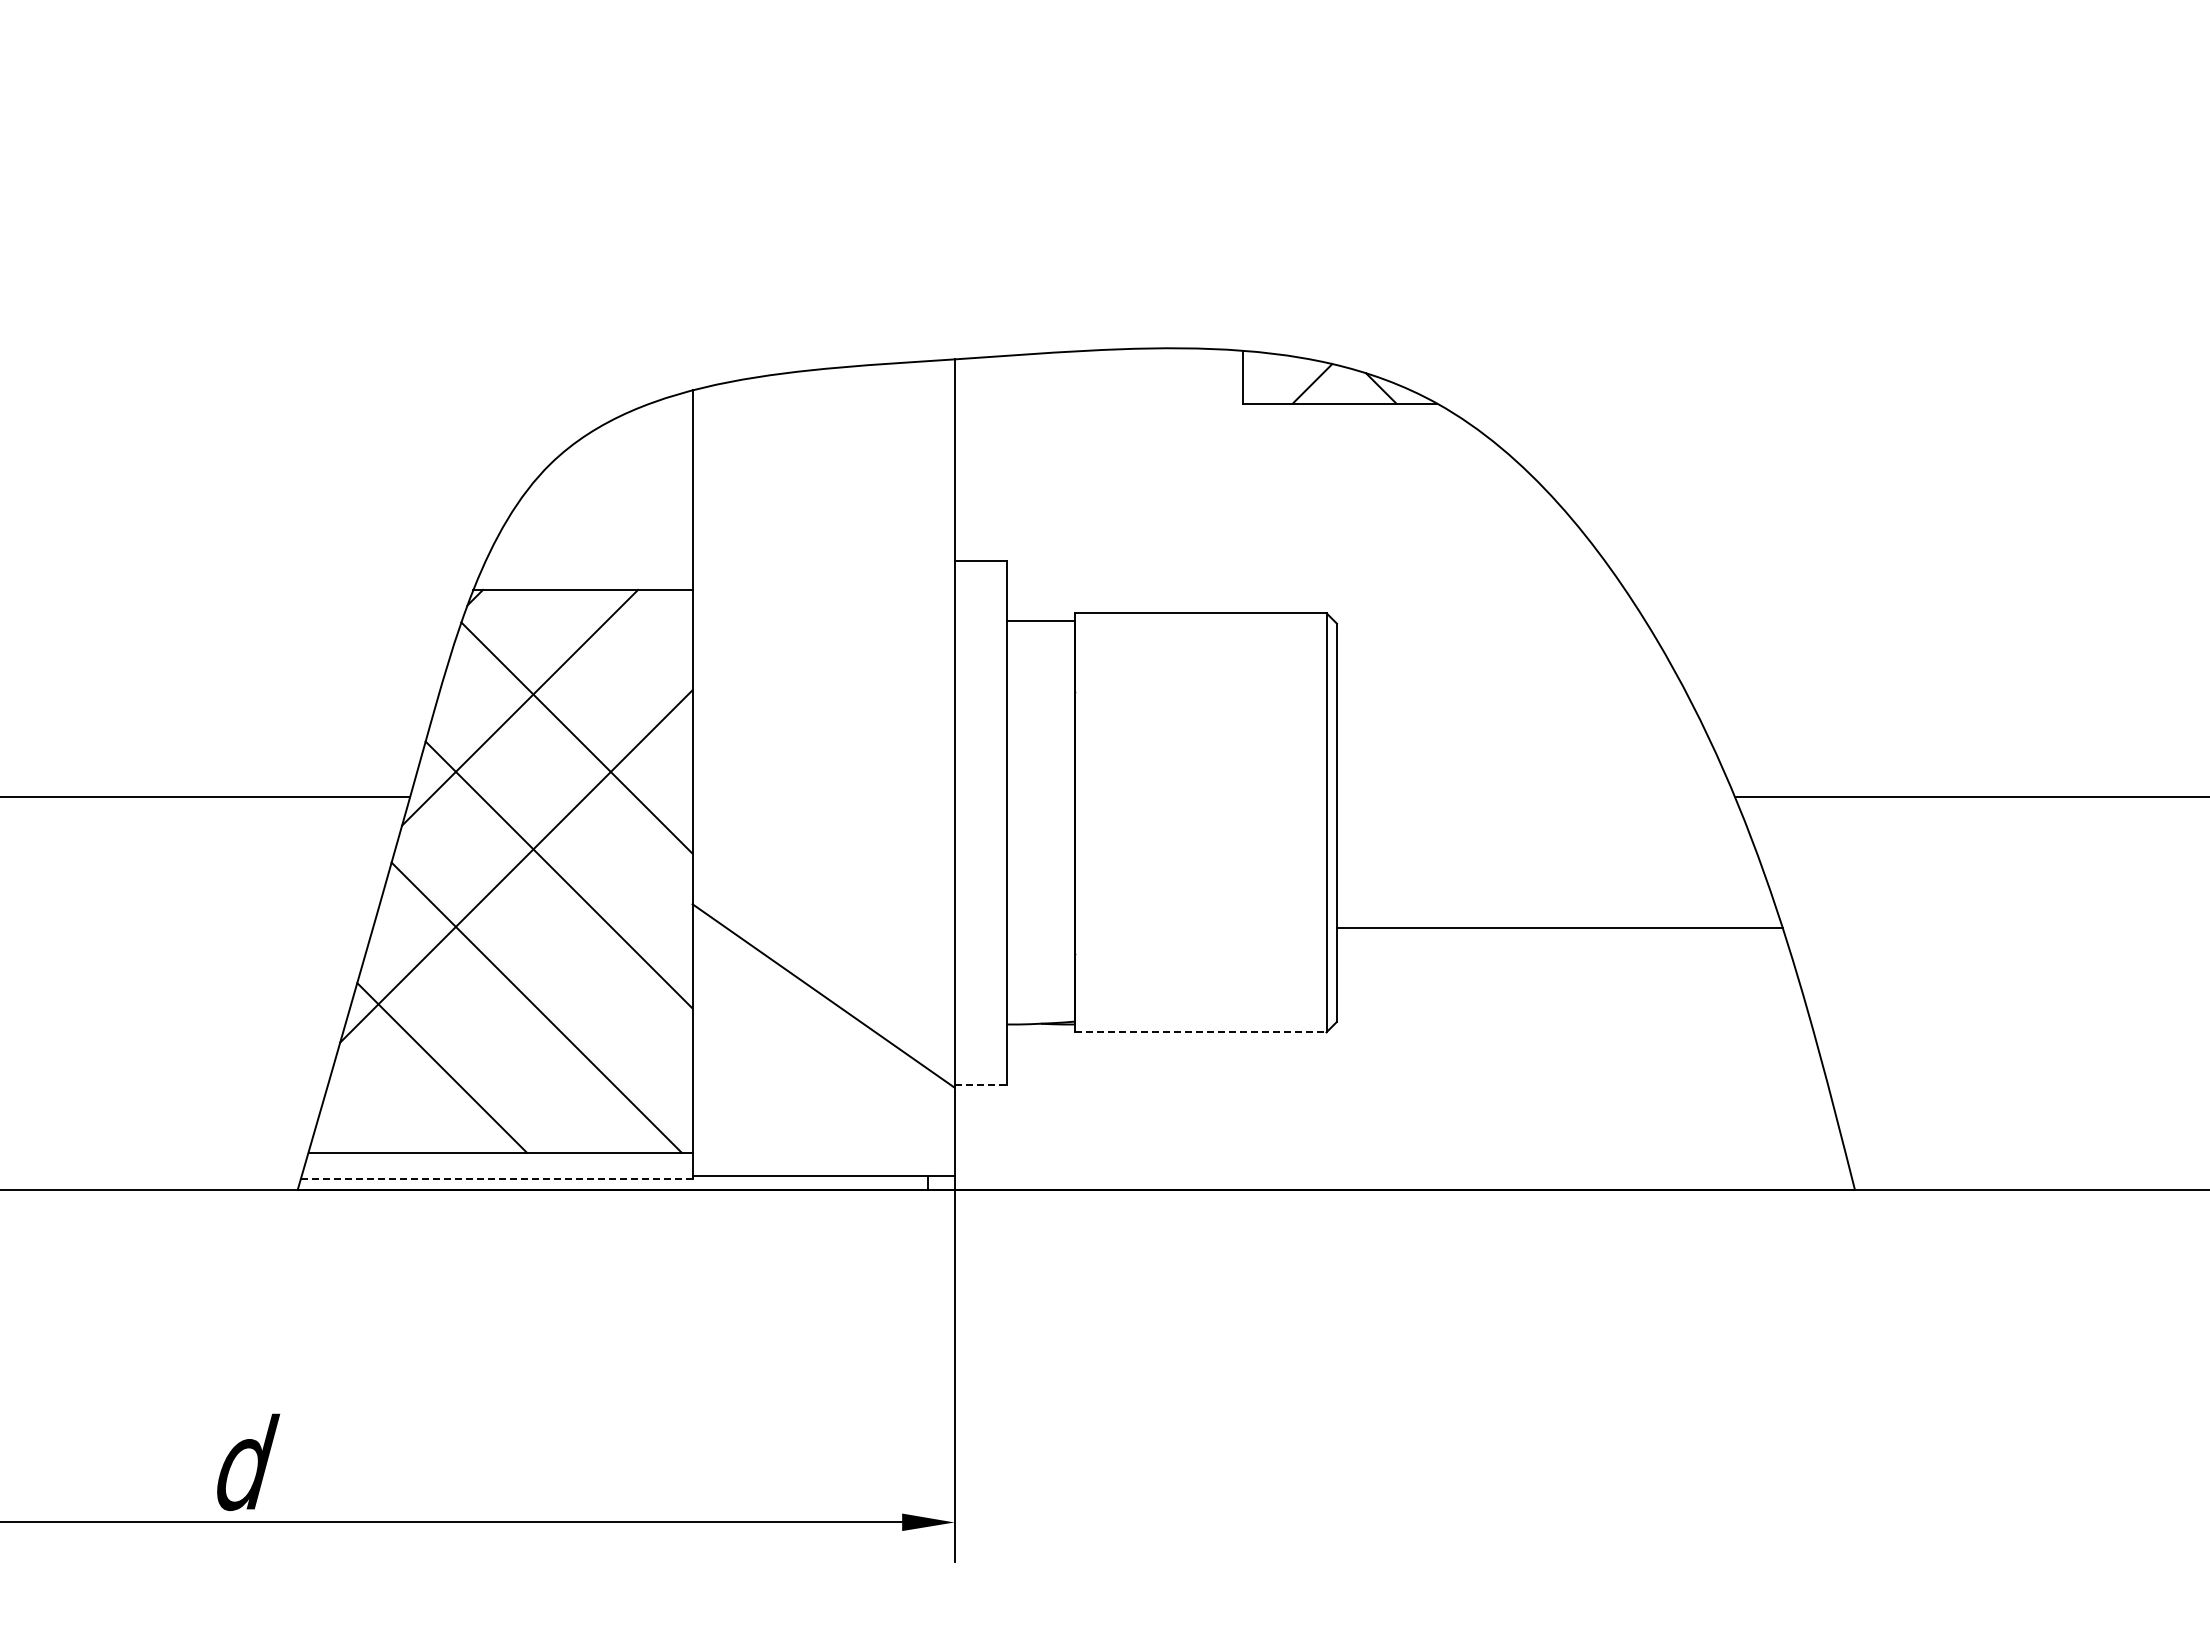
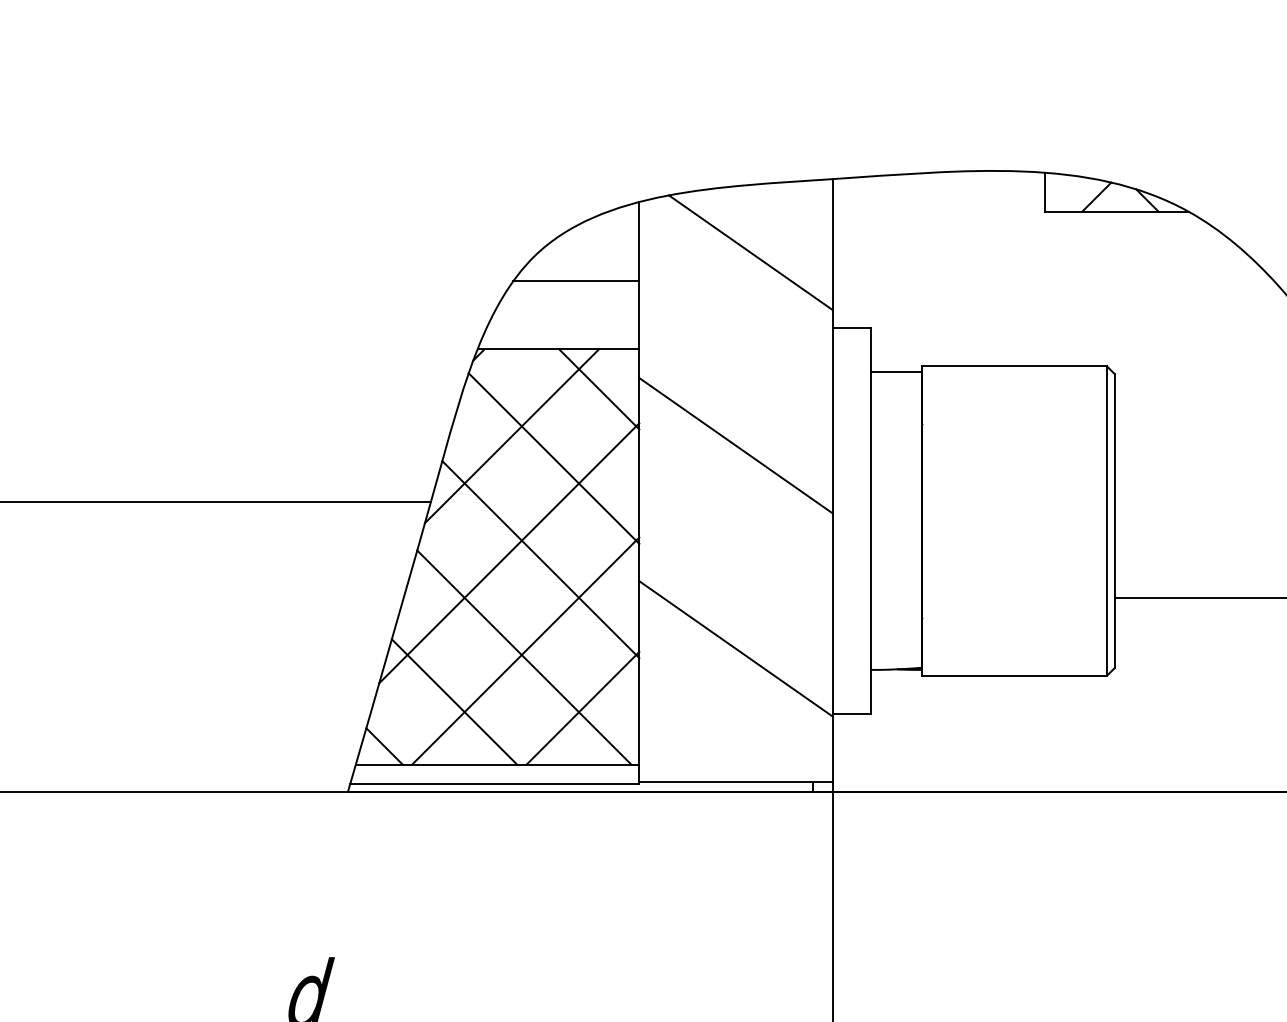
line: (843, 458) -> (750, 252), added
line: (606, 497) -> (575, 281), added
line: (637, 643) -> (598, 388), added
line: (823, 720) -> (735, 445), added
line: (538, 998) -> (525, 650), added
line: (1200, 1032) -> (1014, 675), dashed -> solid
line: (615, 1076) -> (582, 708), added
line: (981, 1084) -> (852, 714), dashed -> solid
line: (346, 1127) -> (383, 745), added
line: (496, 1179) -> (494, 784), dashed -> solid

